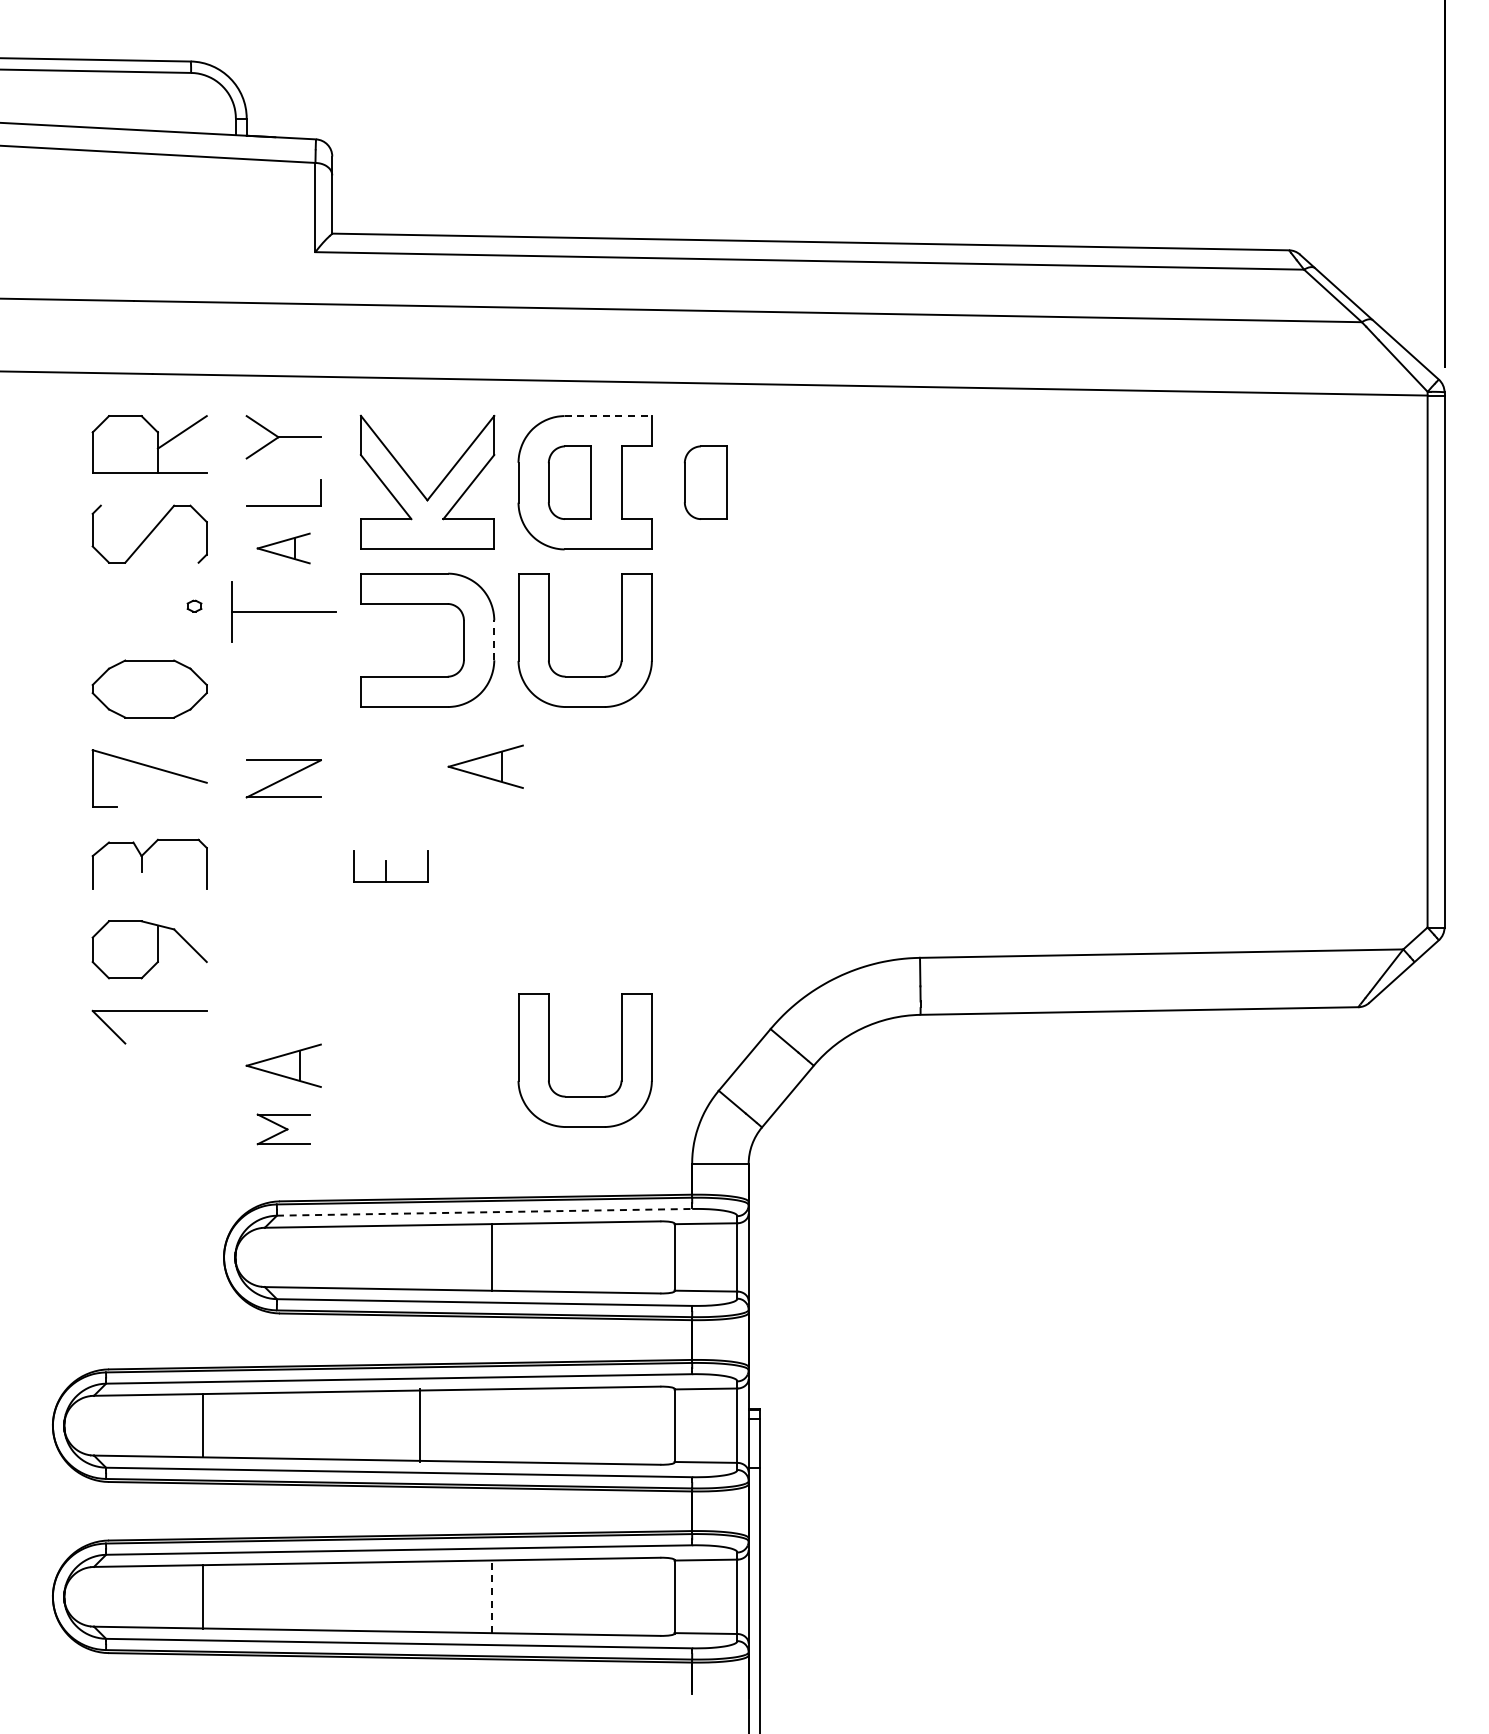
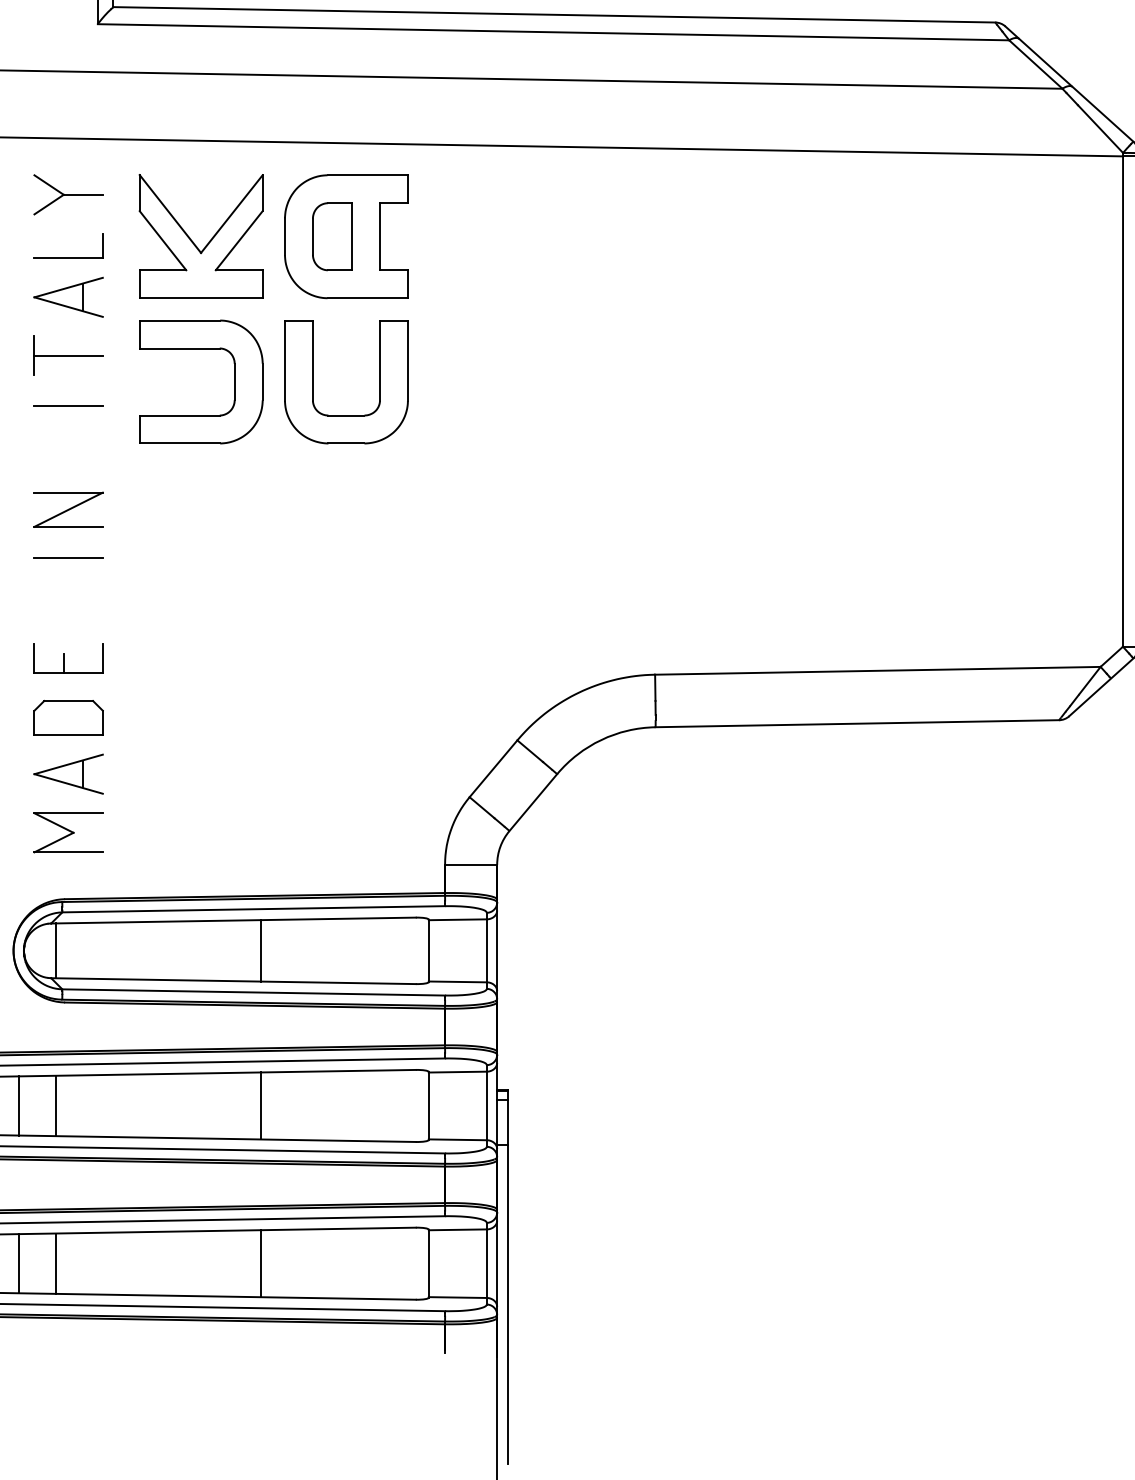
line: (608, 416) -> (367, 175), dashed -> solid
part: (705, 482) -> (457, 236), removed
part: (283, 548) -> (68, 297), size x1.43
part: (283, 611) -> (68, 355), size x0.71
line: (494, 640) -> (262, 382), dashed -> solid
line: (283, 666) -> (68, 406), added
part: (485, 766) -> (254, 498), removed
line: (283, 831) -> (68, 558), added
part: (390, 866) -> (68, 658), moved
part: (283, 1004) -> (68, 717), added
part: (549, 1060) -> (313, 769), removed
part: (283, 1129) -> (68, 832), size x1.43
line: (484, 1212) -> (253, 909), dashed -> solid
line: (269, 1257) -> (55, 950), added
line: (229, 1425) -> (18, 1105), added
line: (269, 1425) -> (55, 1105), added
line: (420, 1425) -> (261, 1105), moved
line: (229, 1596) -> (18, 1263), added
line: (269, 1596) -> (55, 1263), added
line: (492, 1596) -> (261, 1263), dashed -> solid

